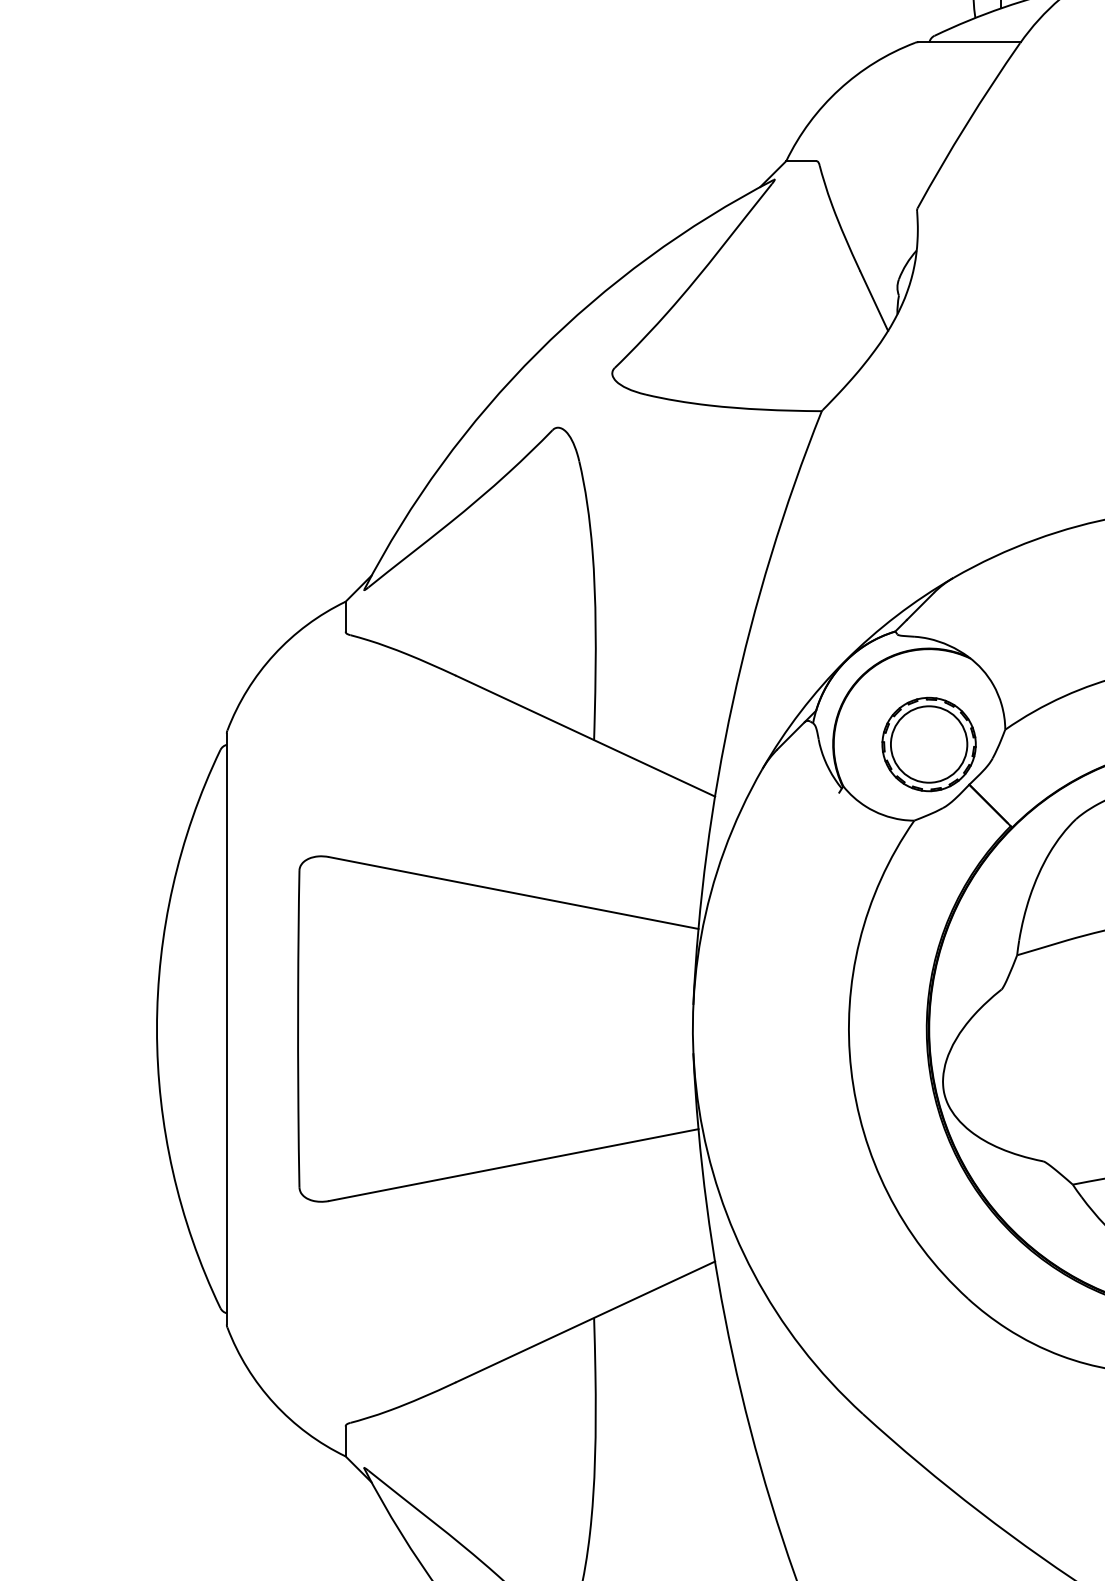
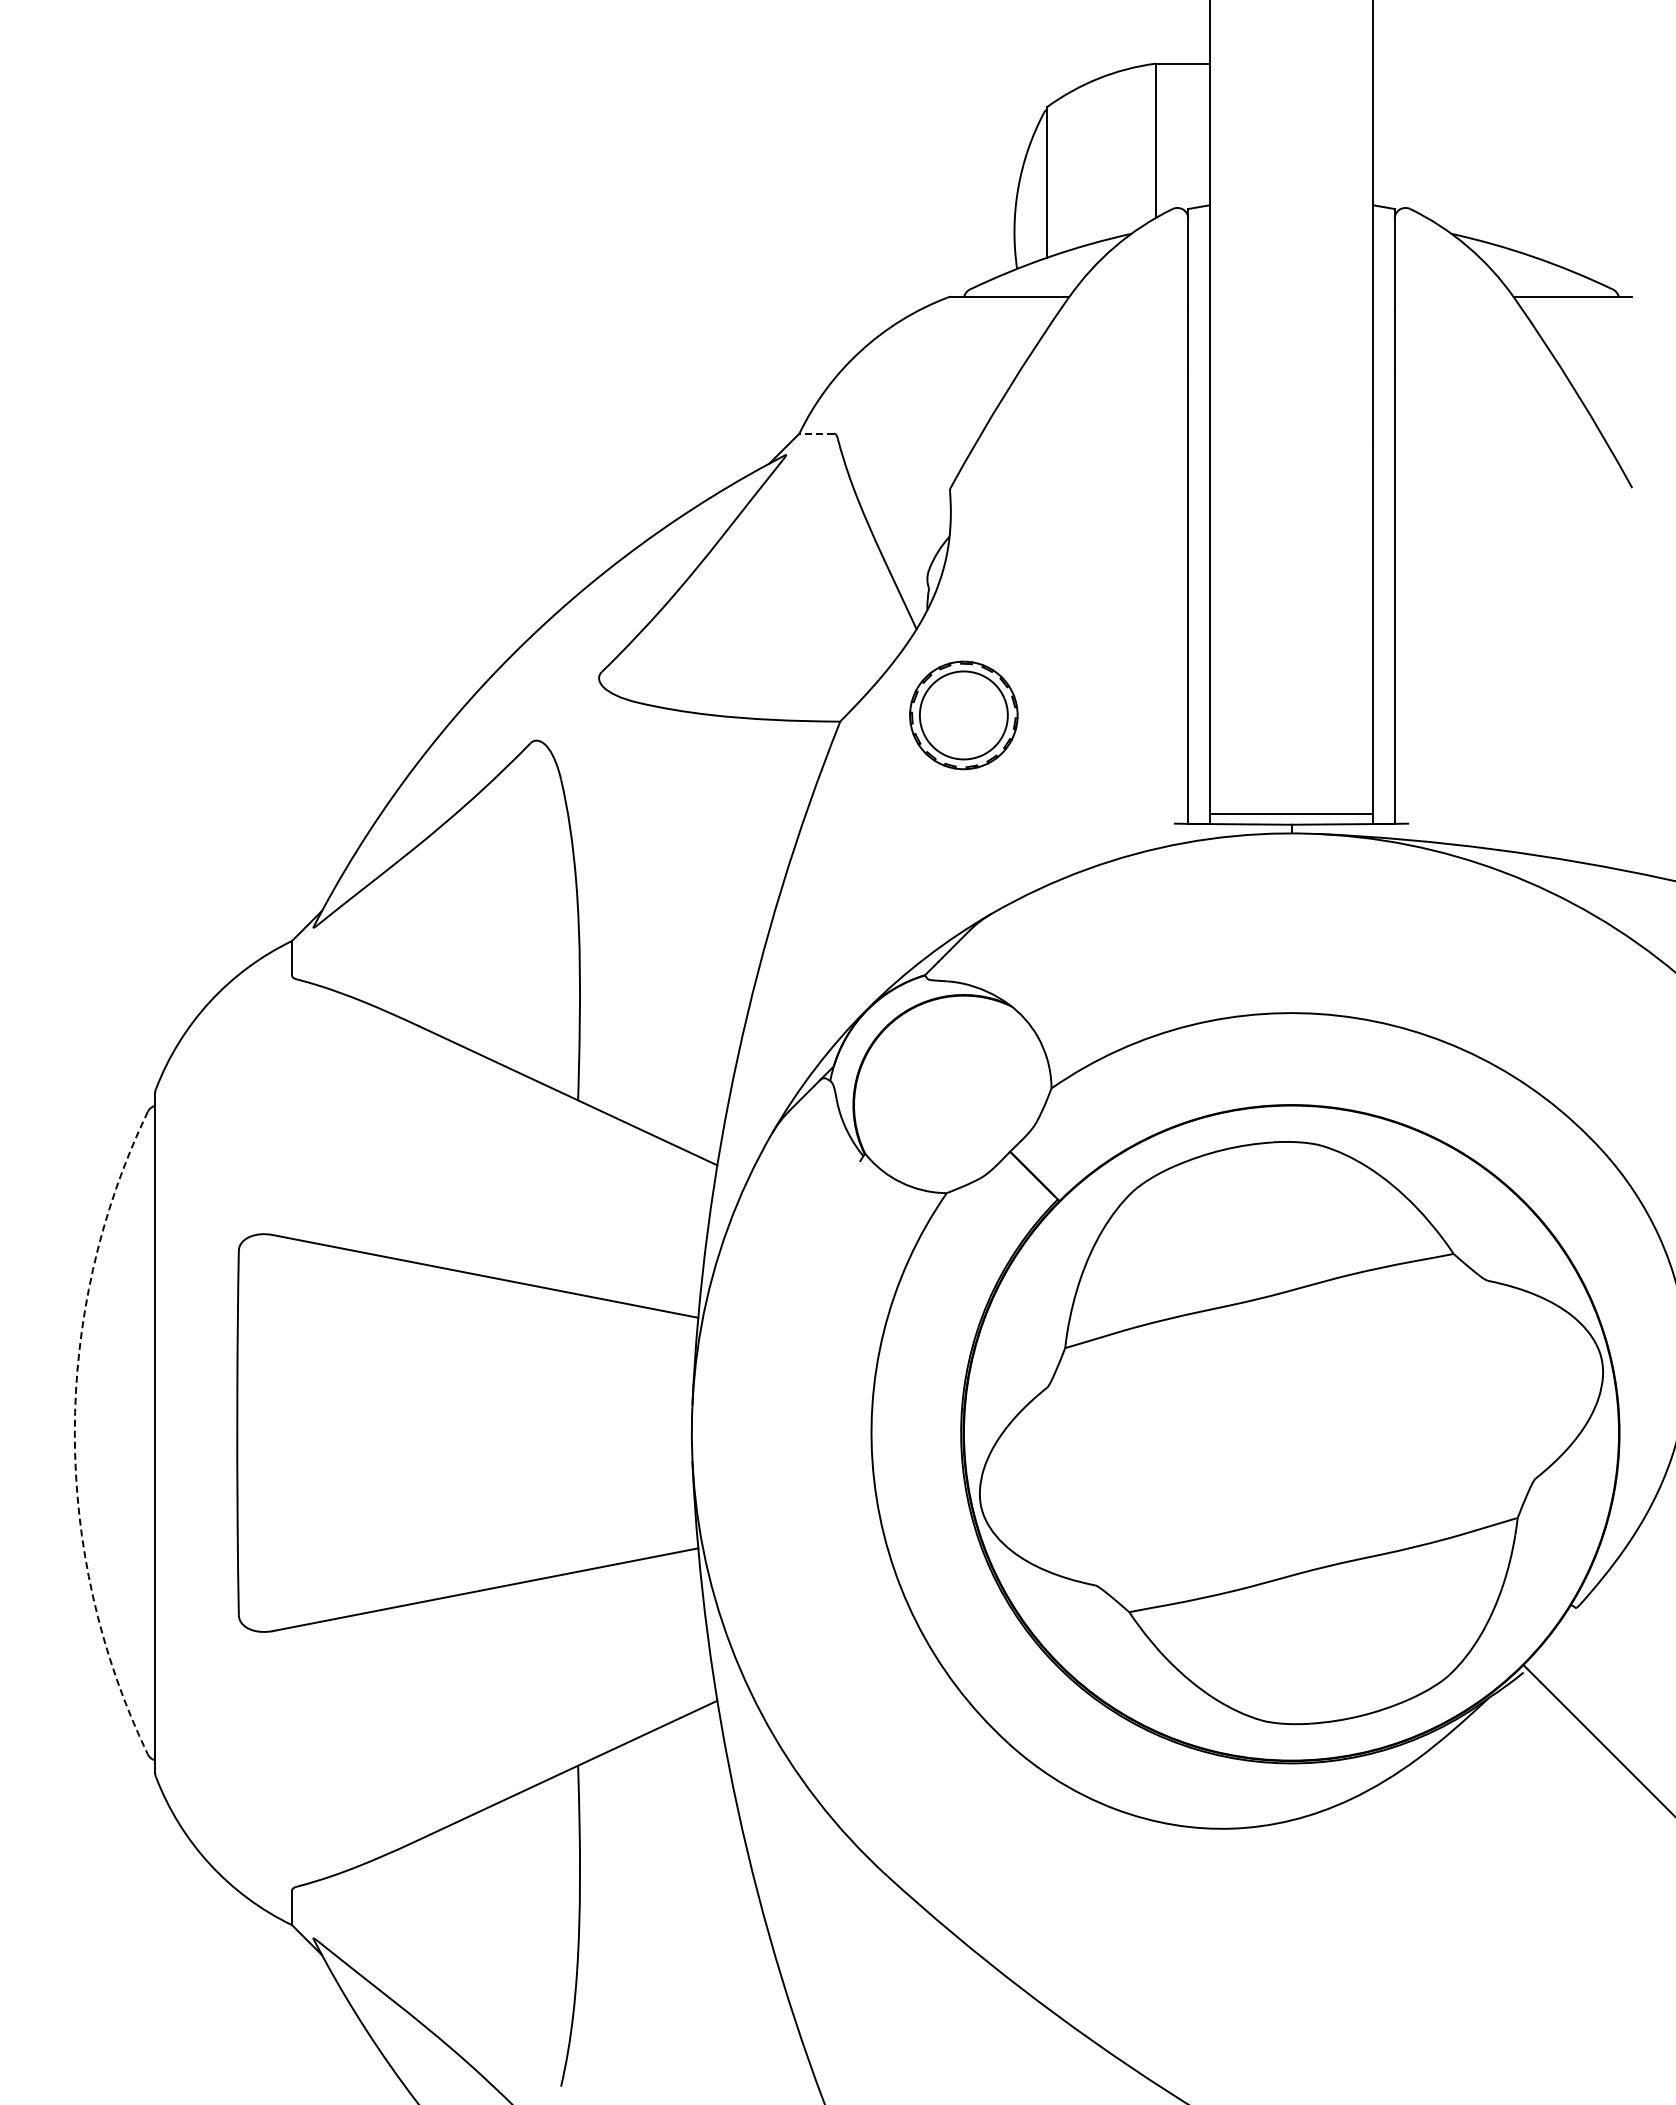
line: (801, 160) -> (816, 433), solid -> dashed
part: (928, 744) -> (963, 715), moved
arc: (156, 1029) -> (74, 1433), solid -> dashed

